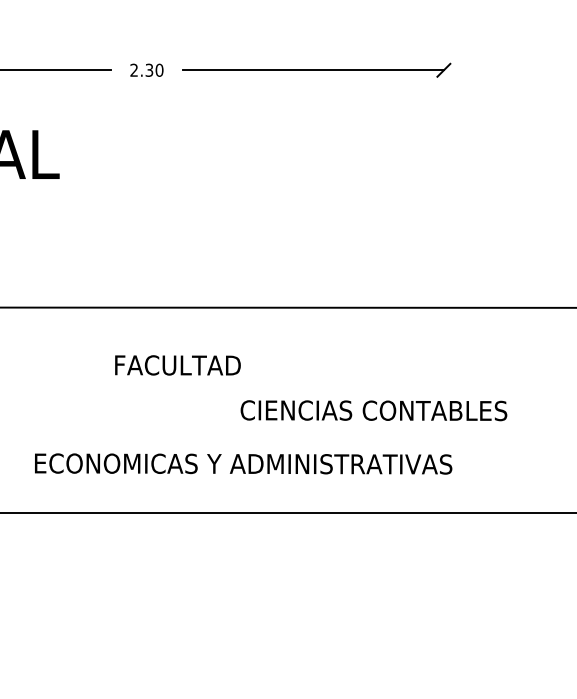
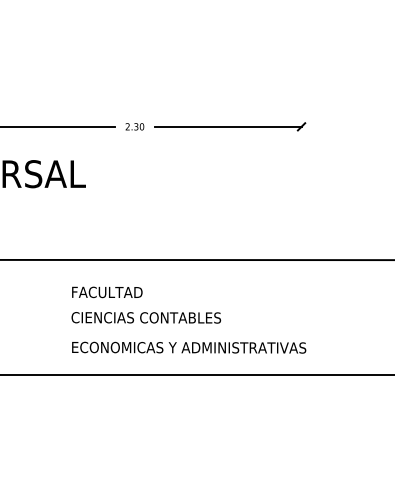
text: (178, 365) -> (107, 292), moved
text: (374, 410) -> (146, 317), moved

